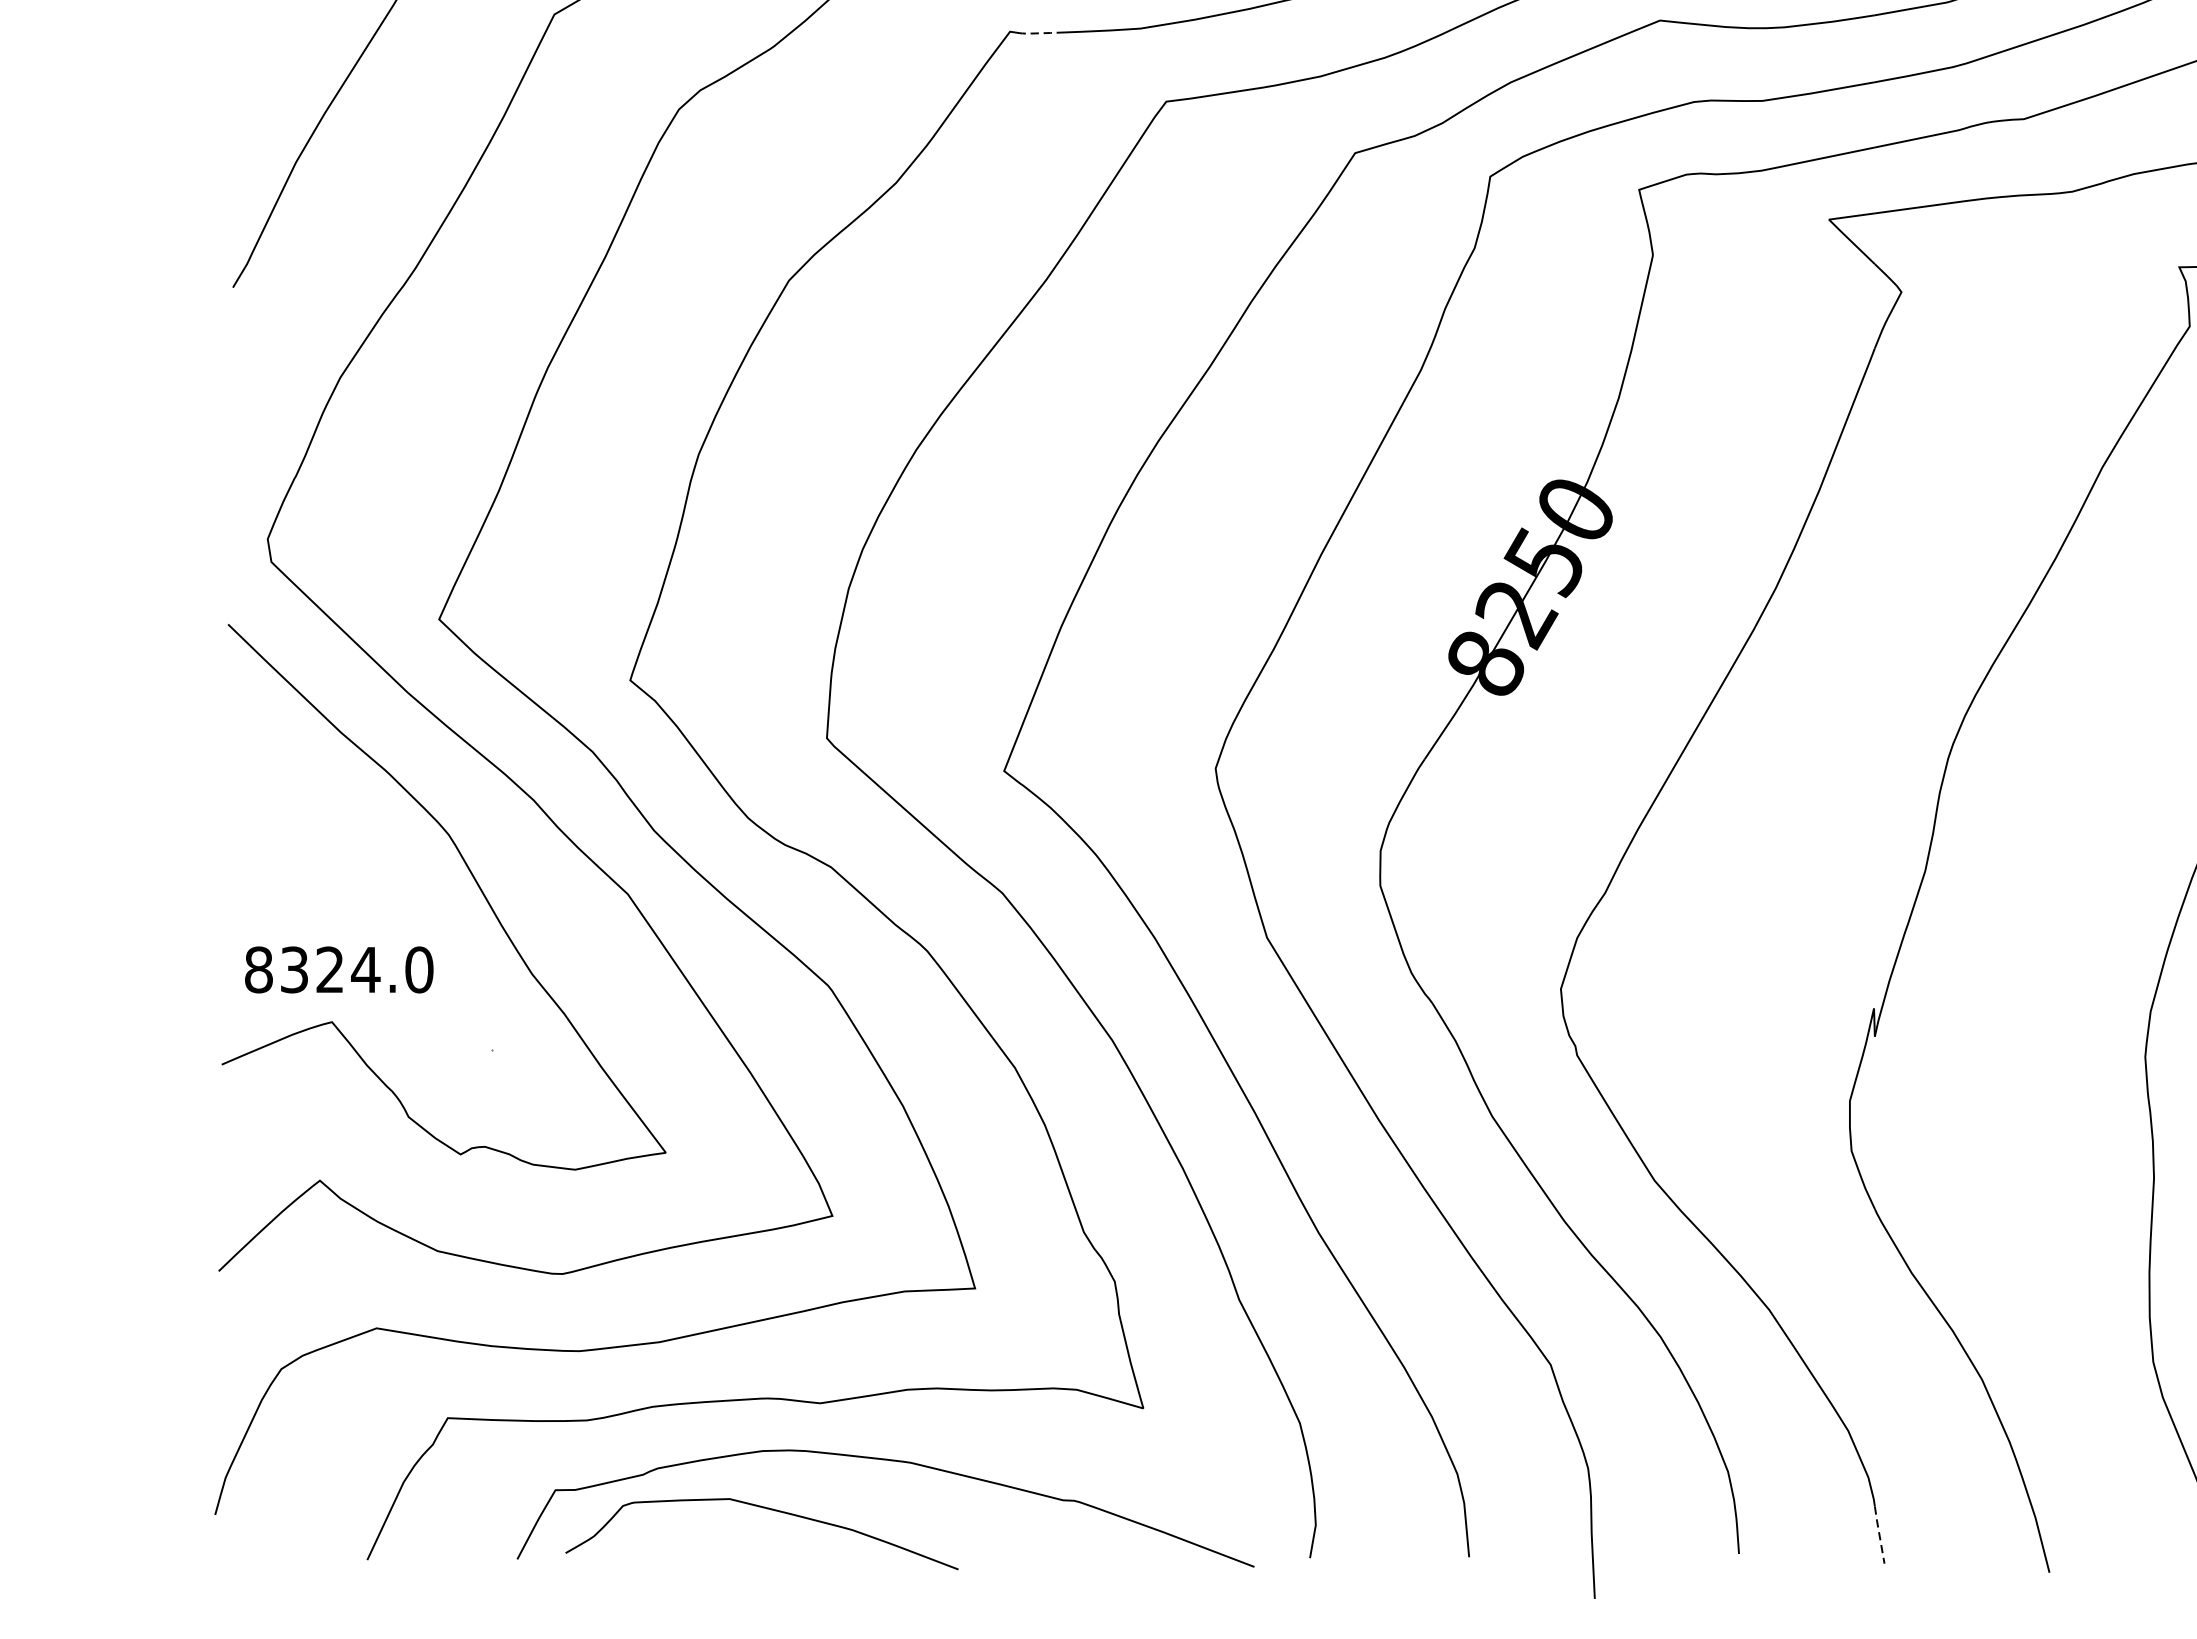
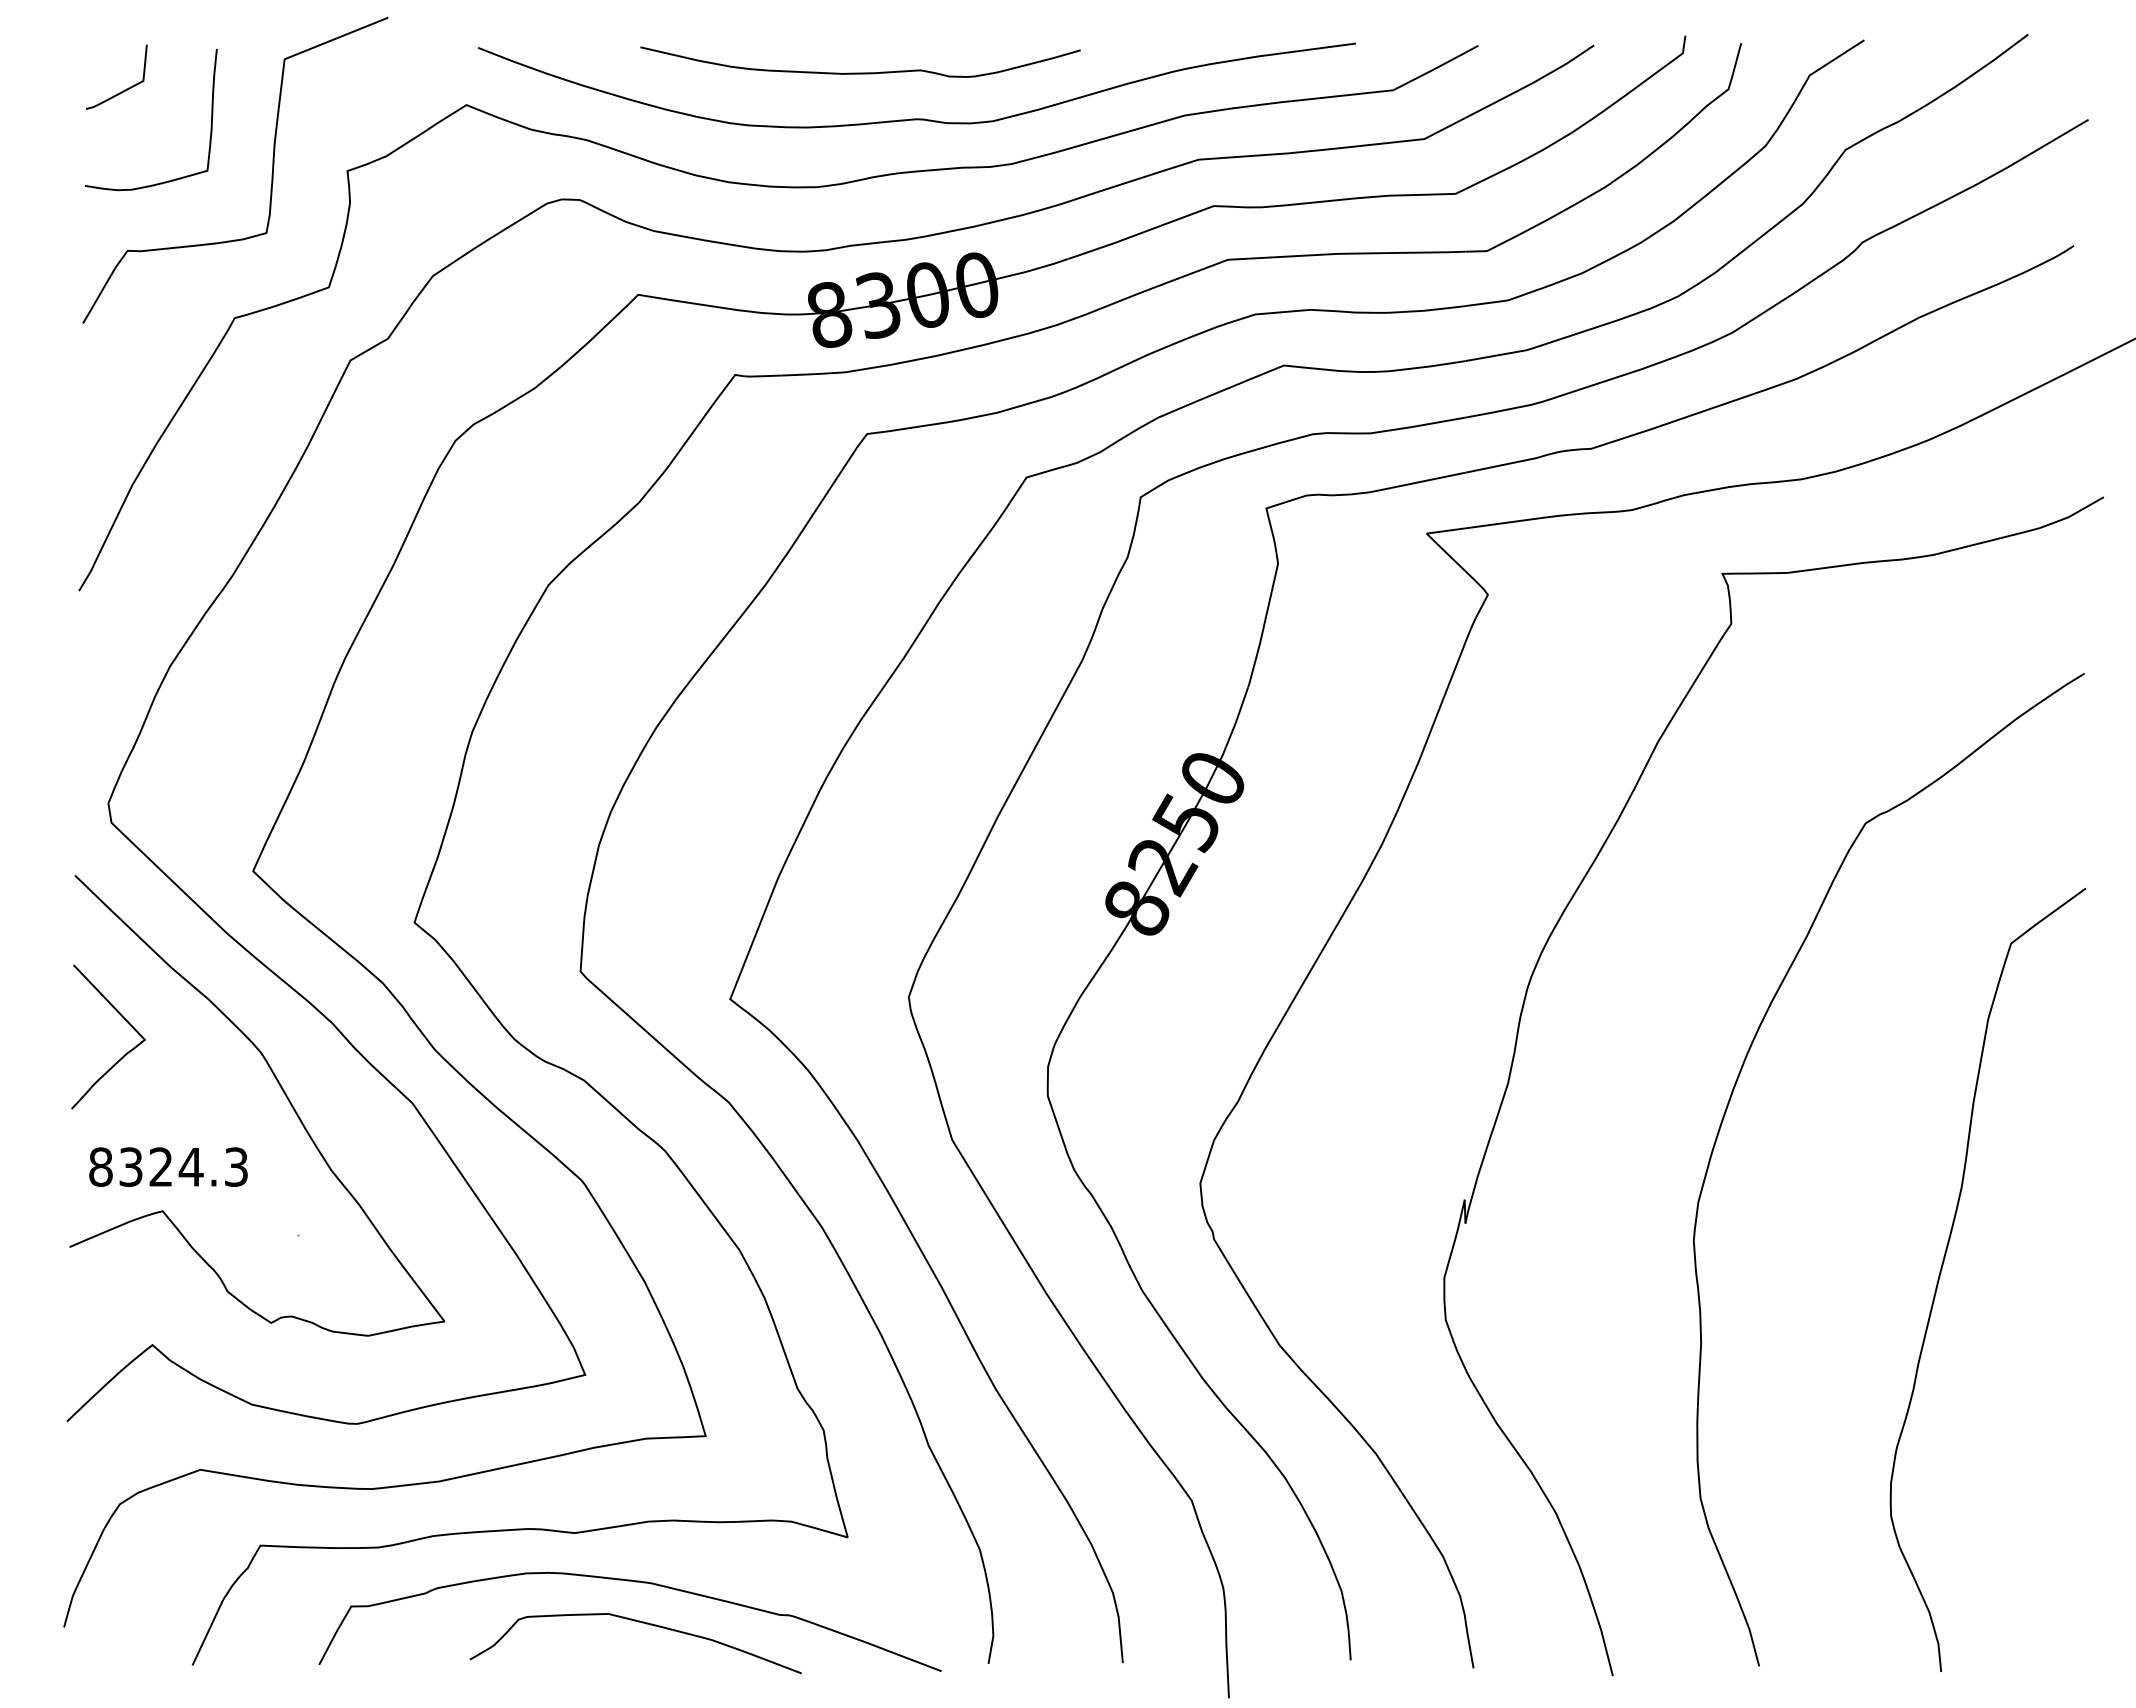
line: (1043, 33) -> (763, 376), dashed -> solid
curve: (291, 800) -> (128, 1024), added
text: (419, 969) -> (236, 1166), 8324.0 -> 8324.3
curve: (769, 1510) -> (642, 1623), moved
line: (1879, 1535) -> (1469, 1644), dashed -> solid

